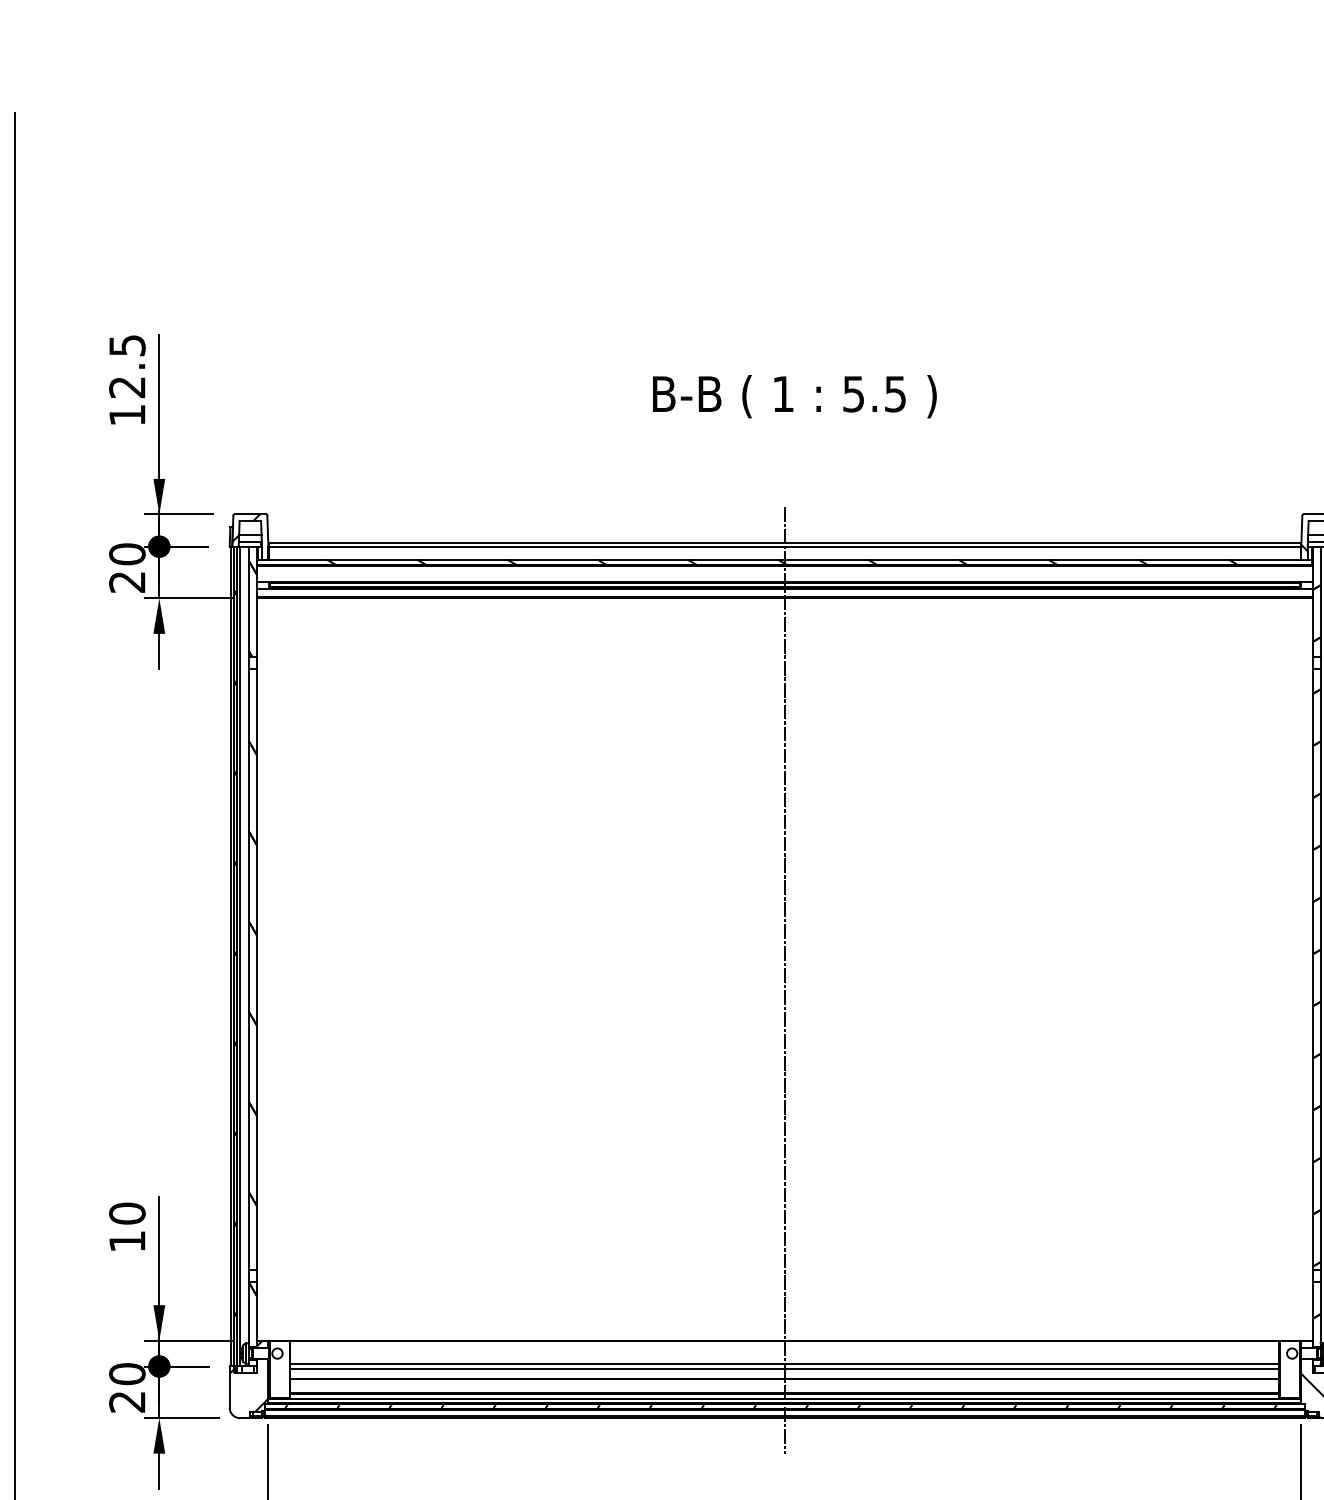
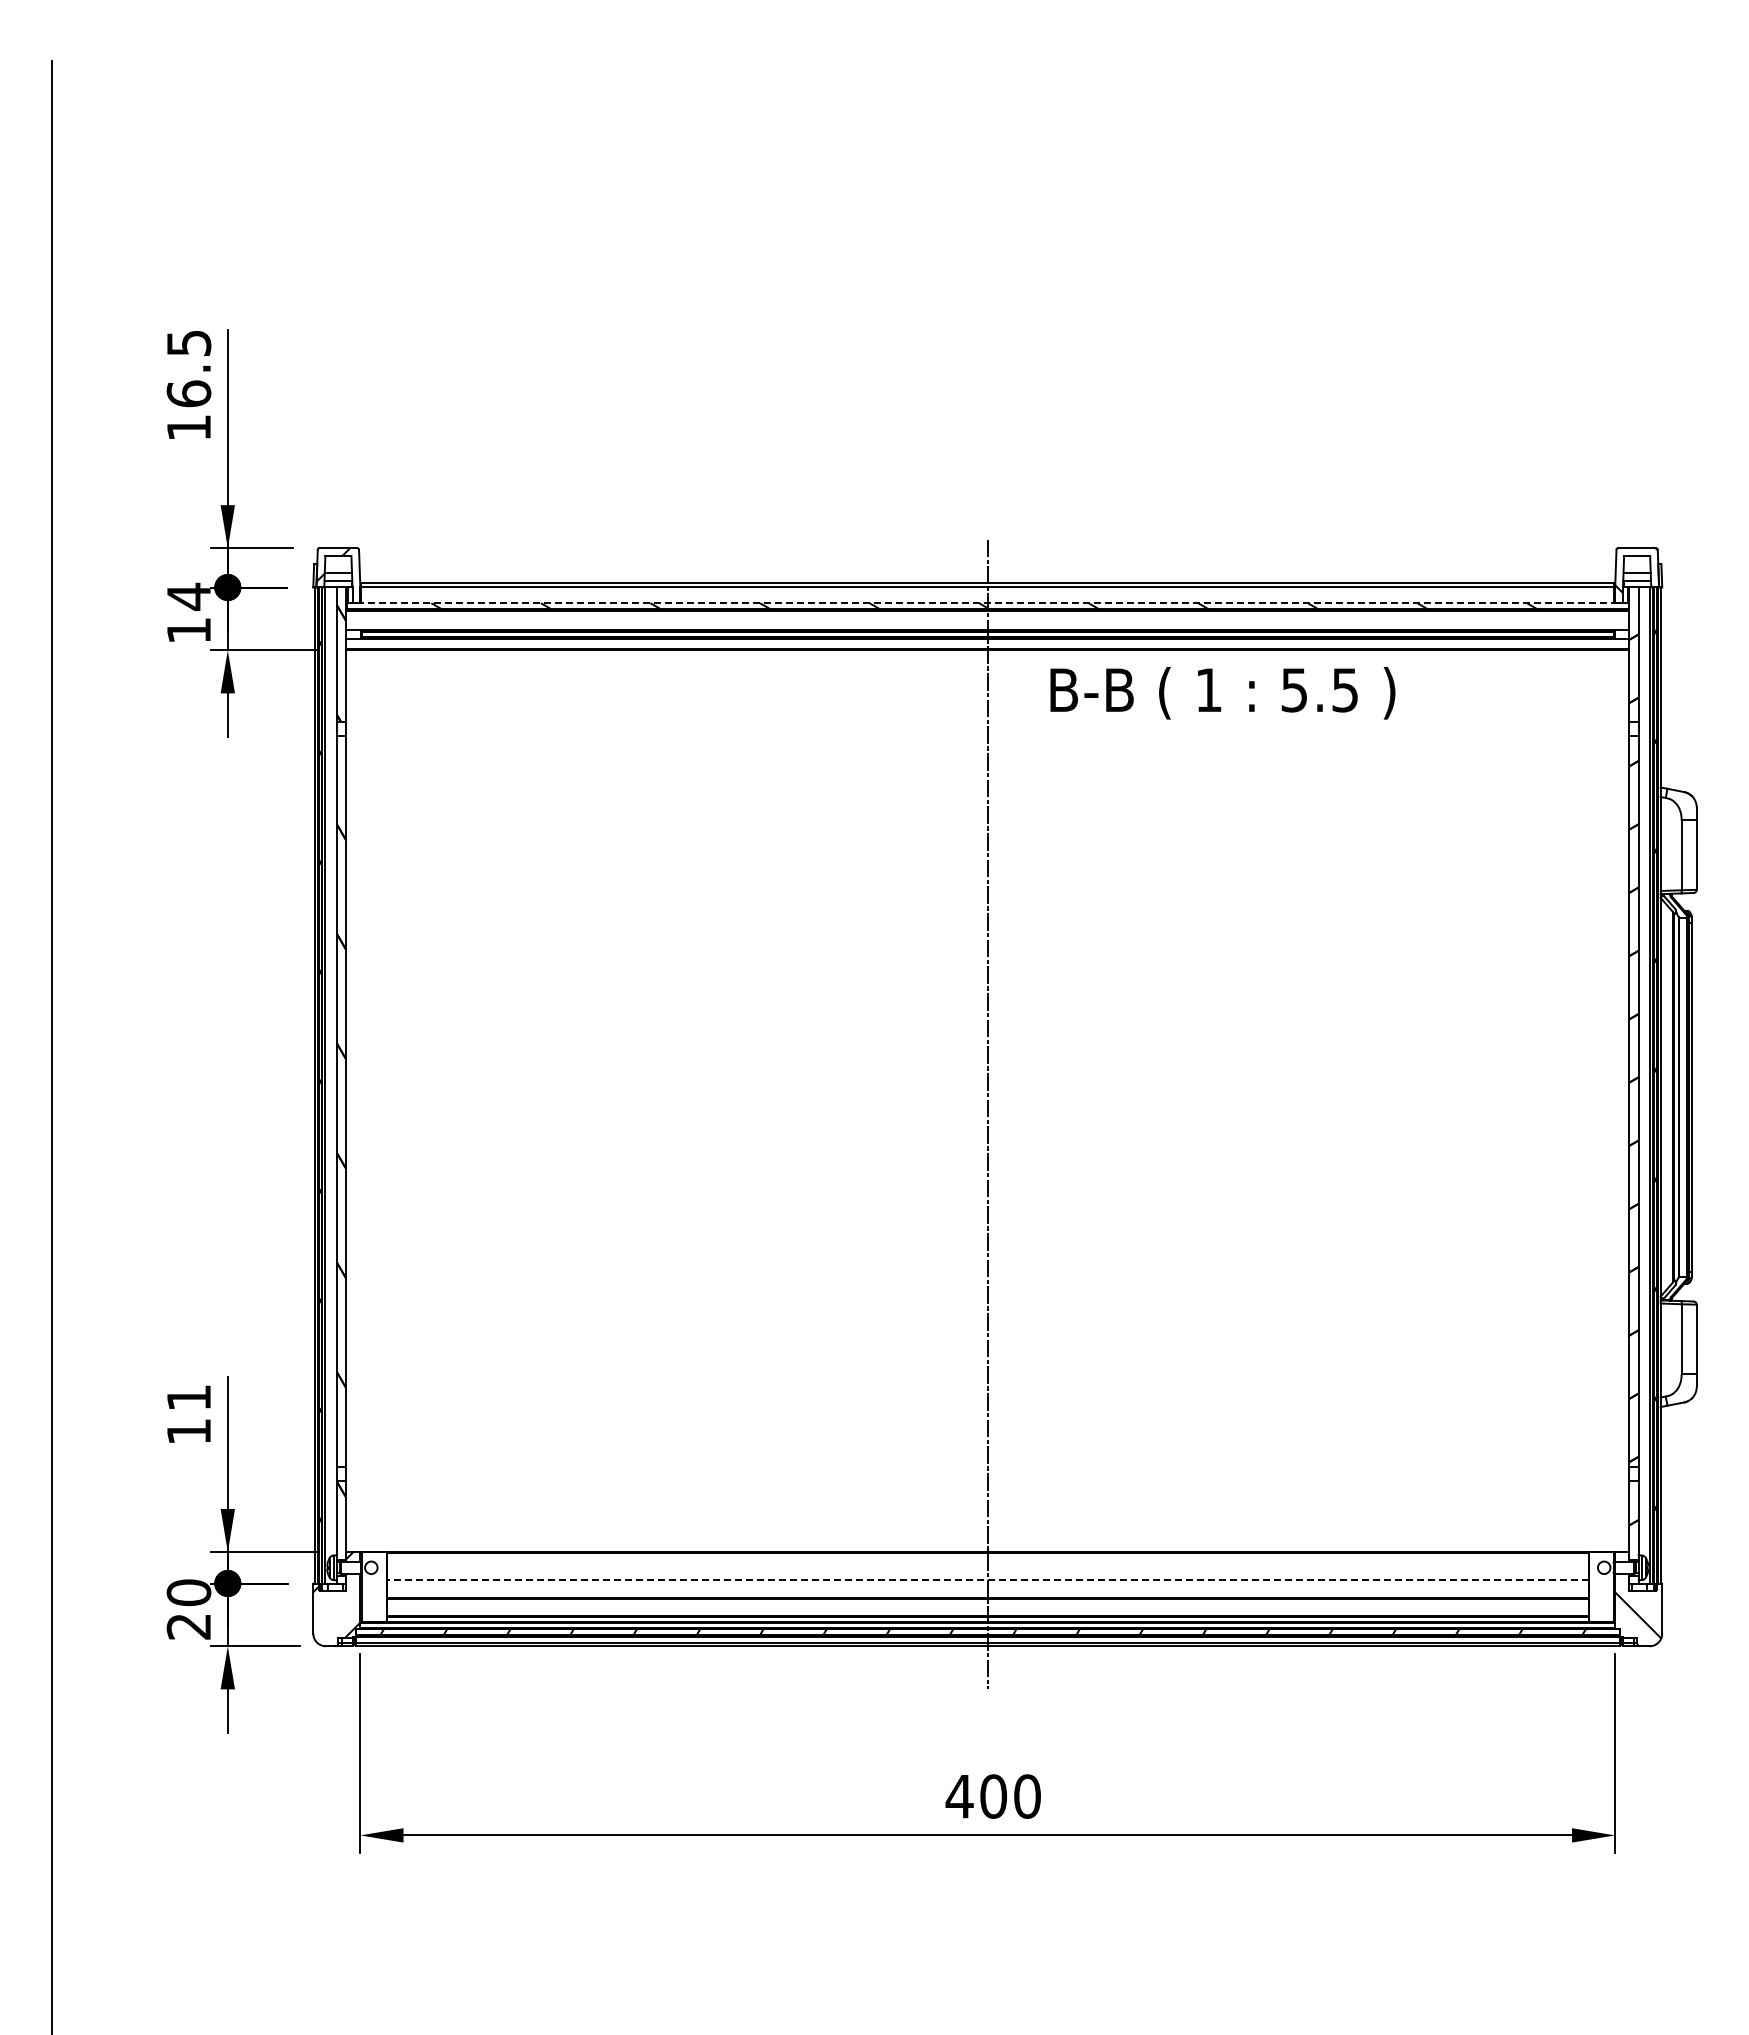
text: (126, 387) -> (188, 393), 12.5 -> 16.5
text: (794, 396) -> (1222, 693), moved
line: (784, 559) -> (987, 603), solid -> dashed
text: (126, 567) -> (188, 612), 20 -> 14
text: (126, 1213) -> (188, 1397), 10 -> 11
line: (784, 1364) -> (987, 1580), solid -> dashed
line: (784, 1368) -> (987, 1586), removed

